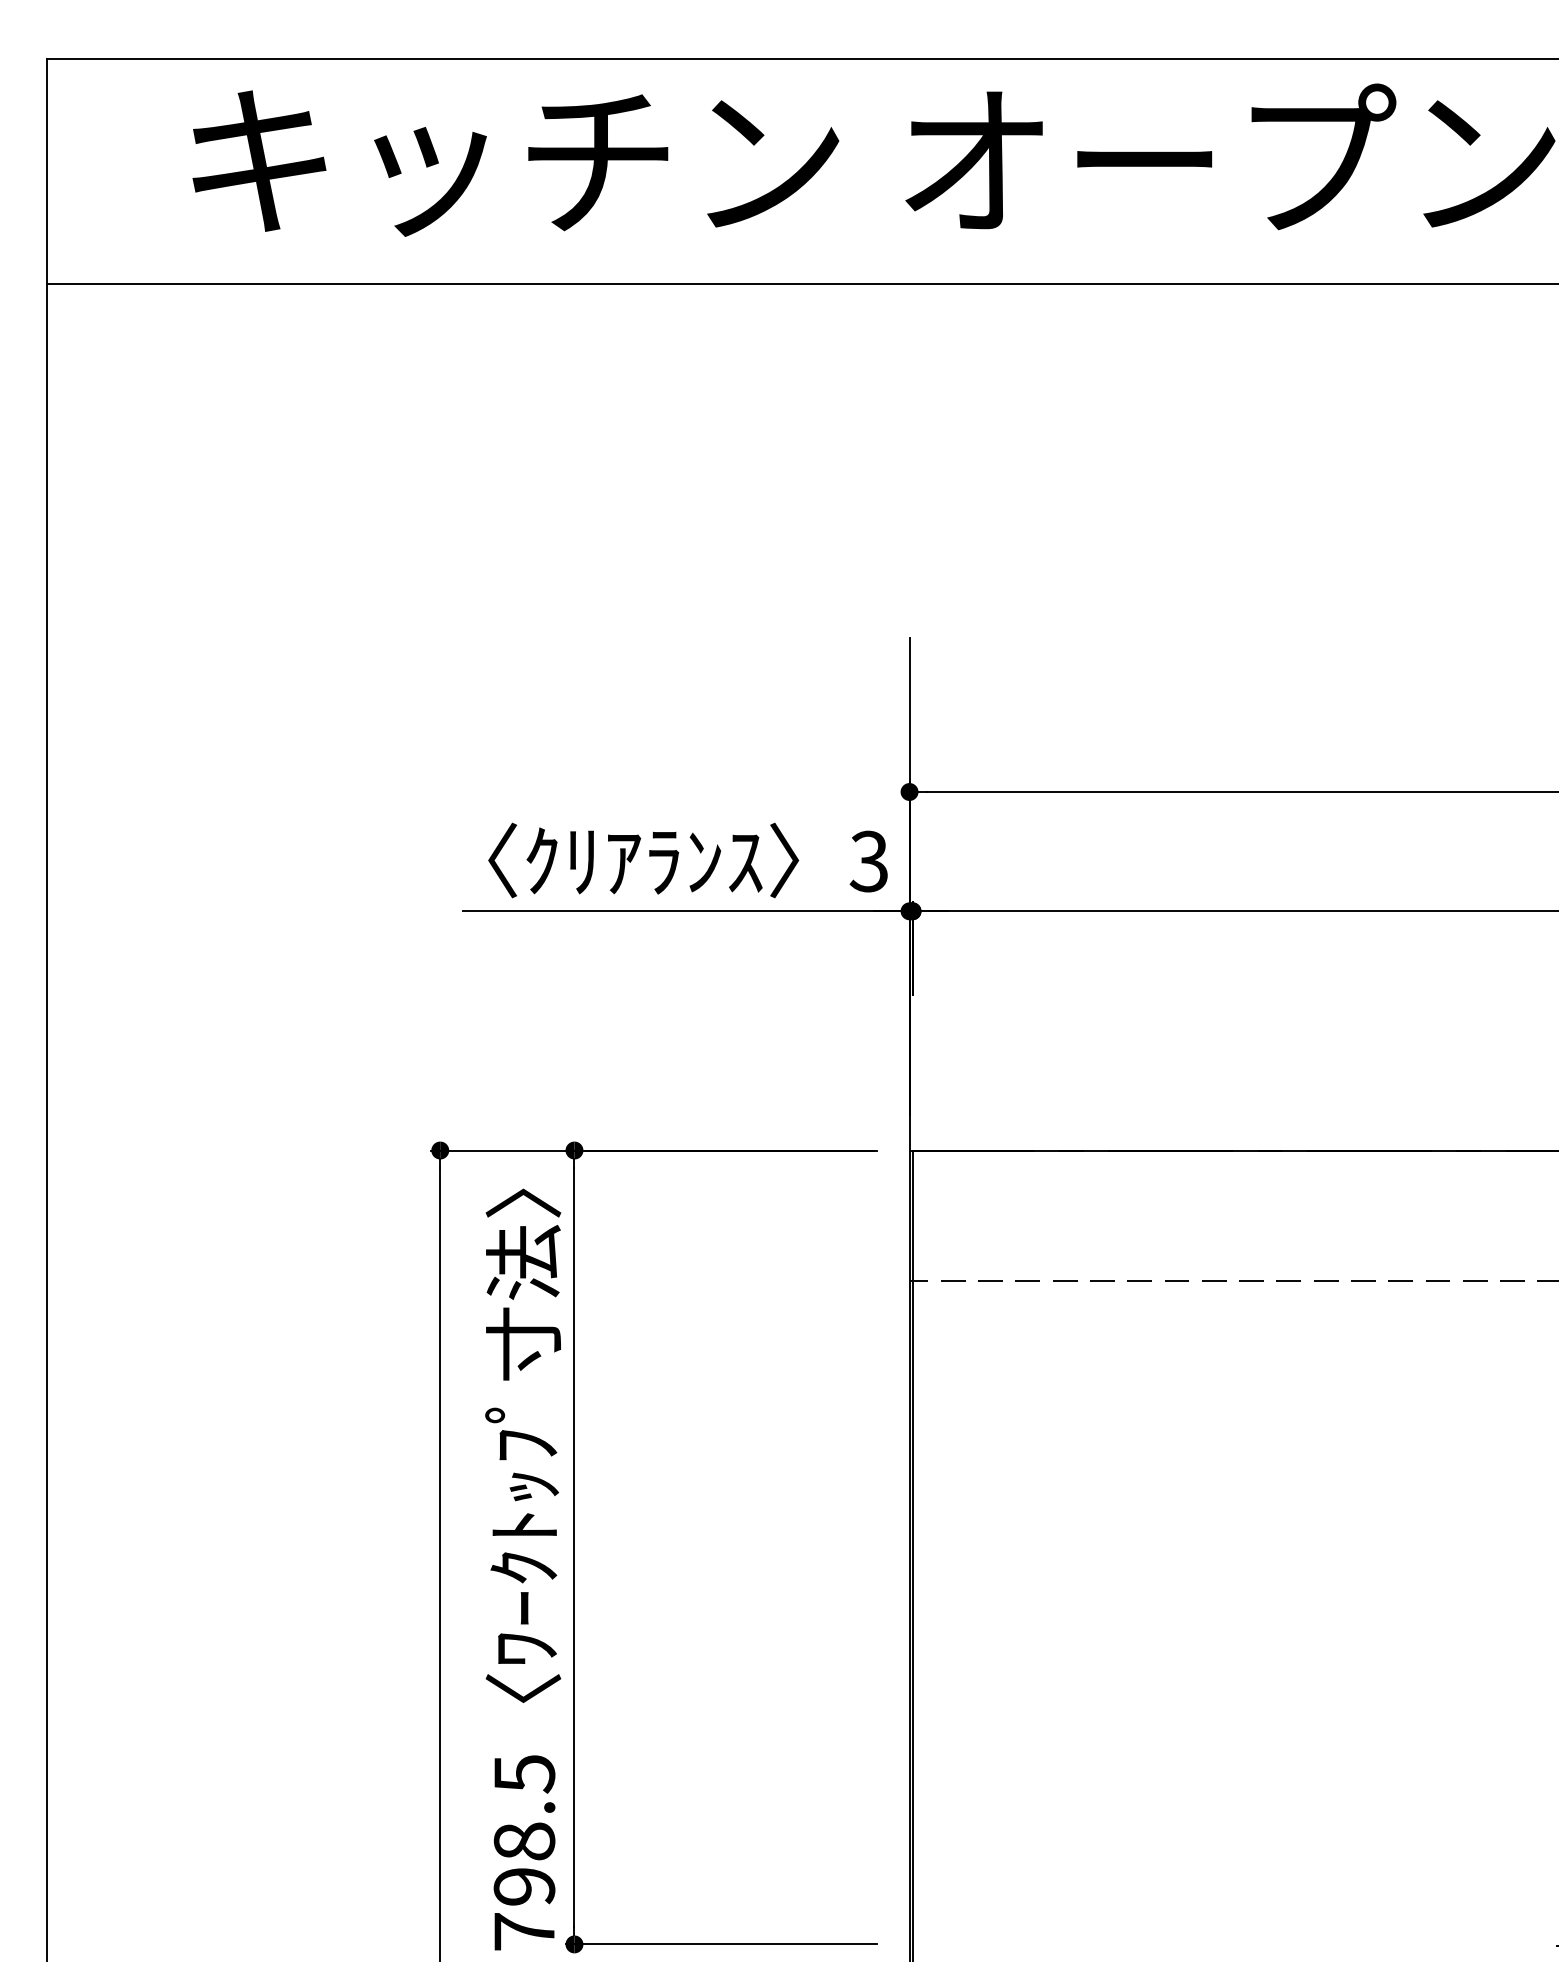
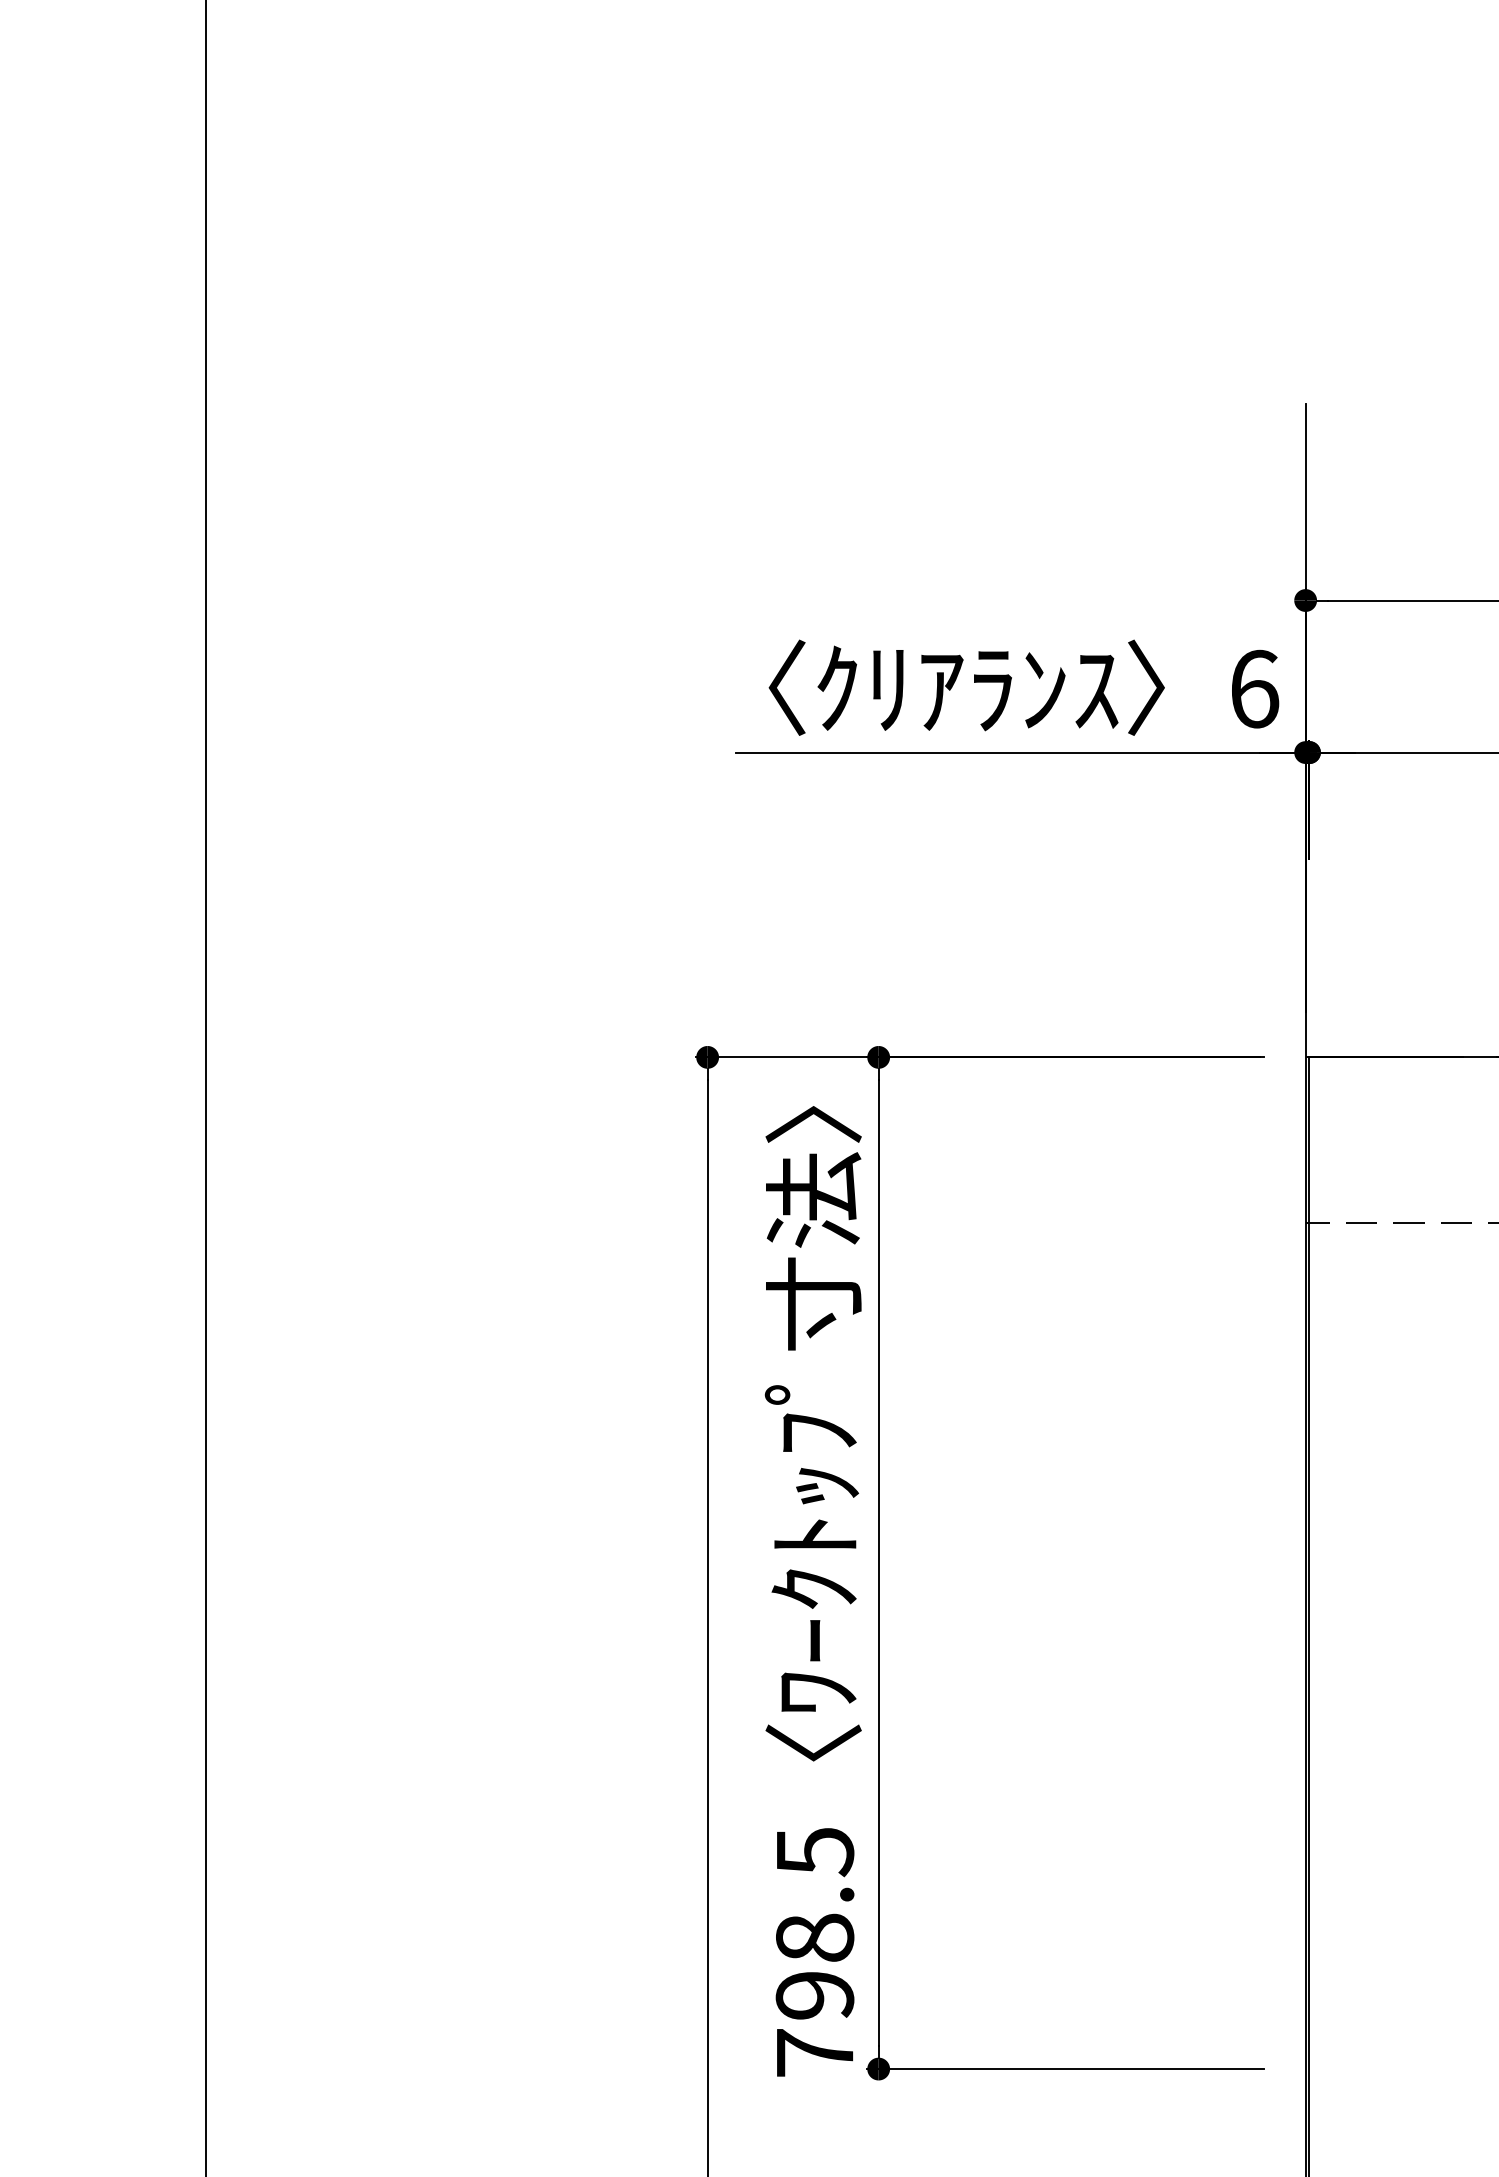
text: (868, 861) -> (1253, 689), 3 -> 6

